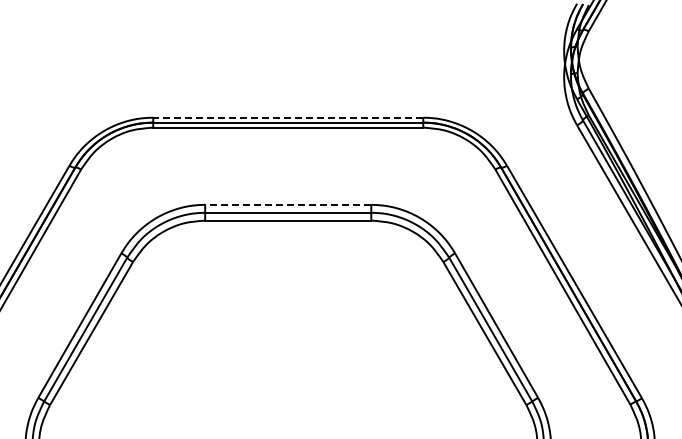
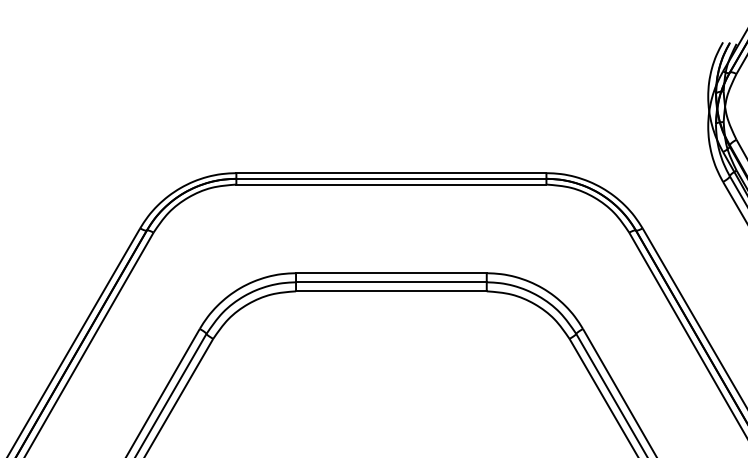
line: (287, 117) -> (390, 172), dashed -> solid
line: (287, 204) -> (390, 272), dashed -> solid

